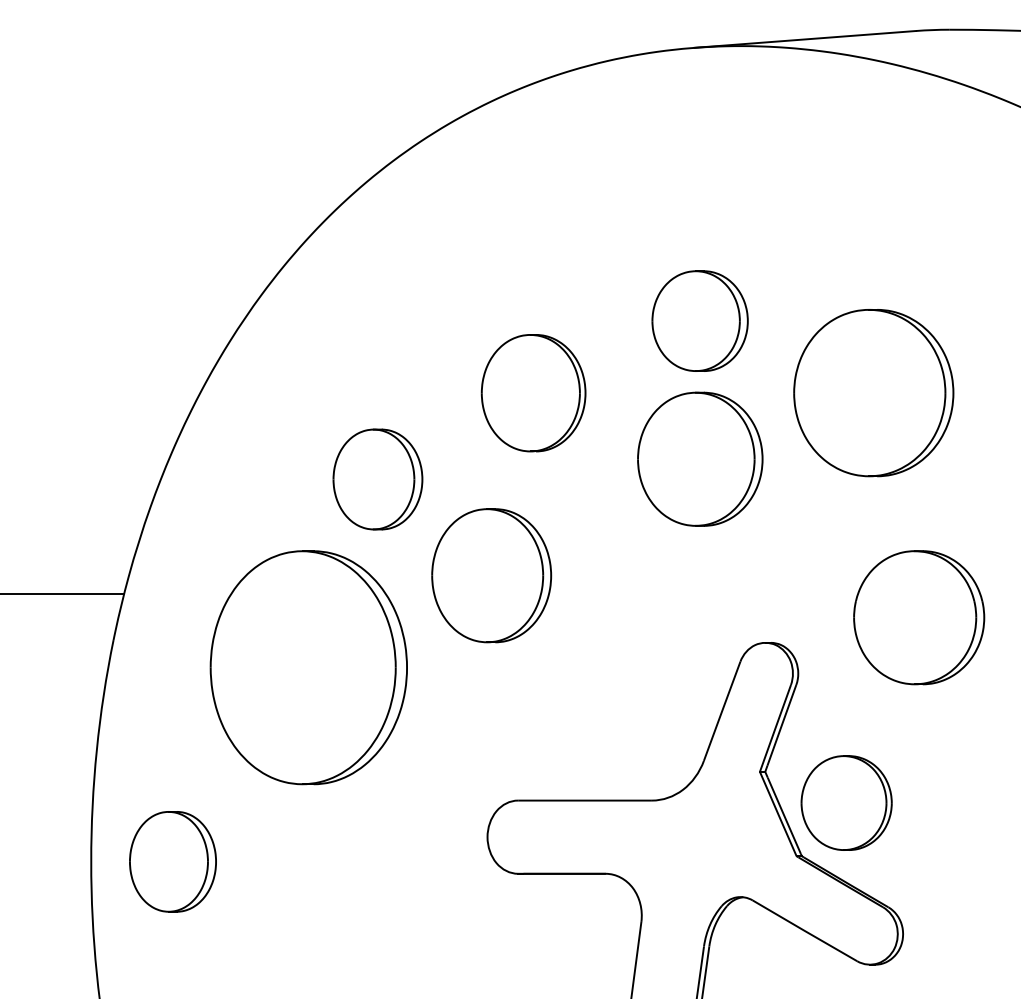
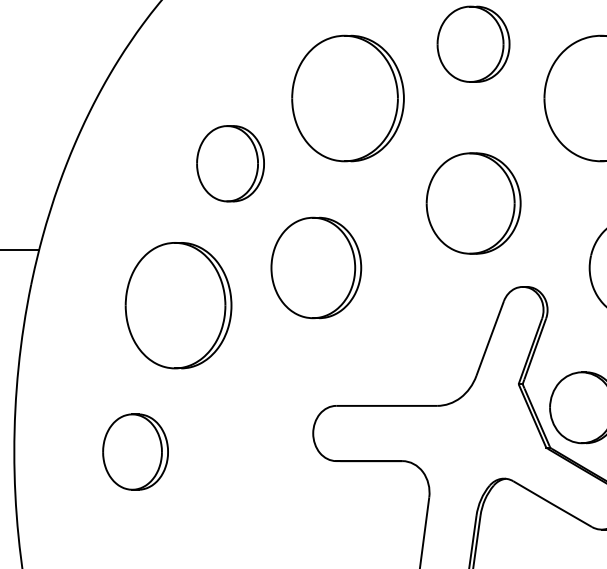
part: (533, 393) -> (347, 98), size x1.43
part: (700, 458) -> (473, 202), moved
part: (491, 575) -> (316, 267), moved
part: (309, 667) -> (178, 305), size x0.71
part: (172, 861) -> (135, 451), moved

